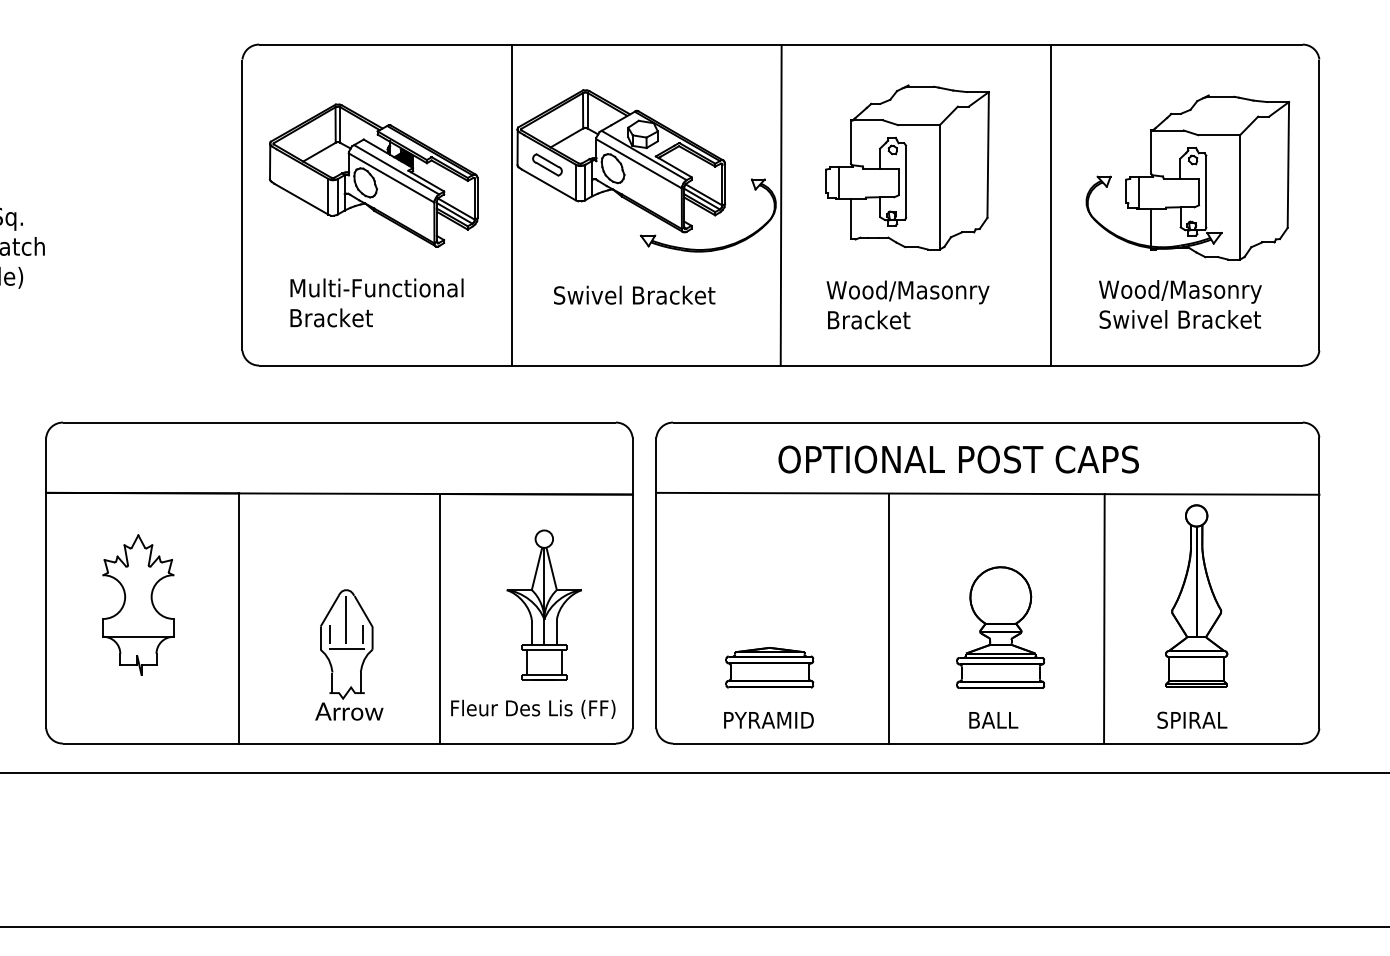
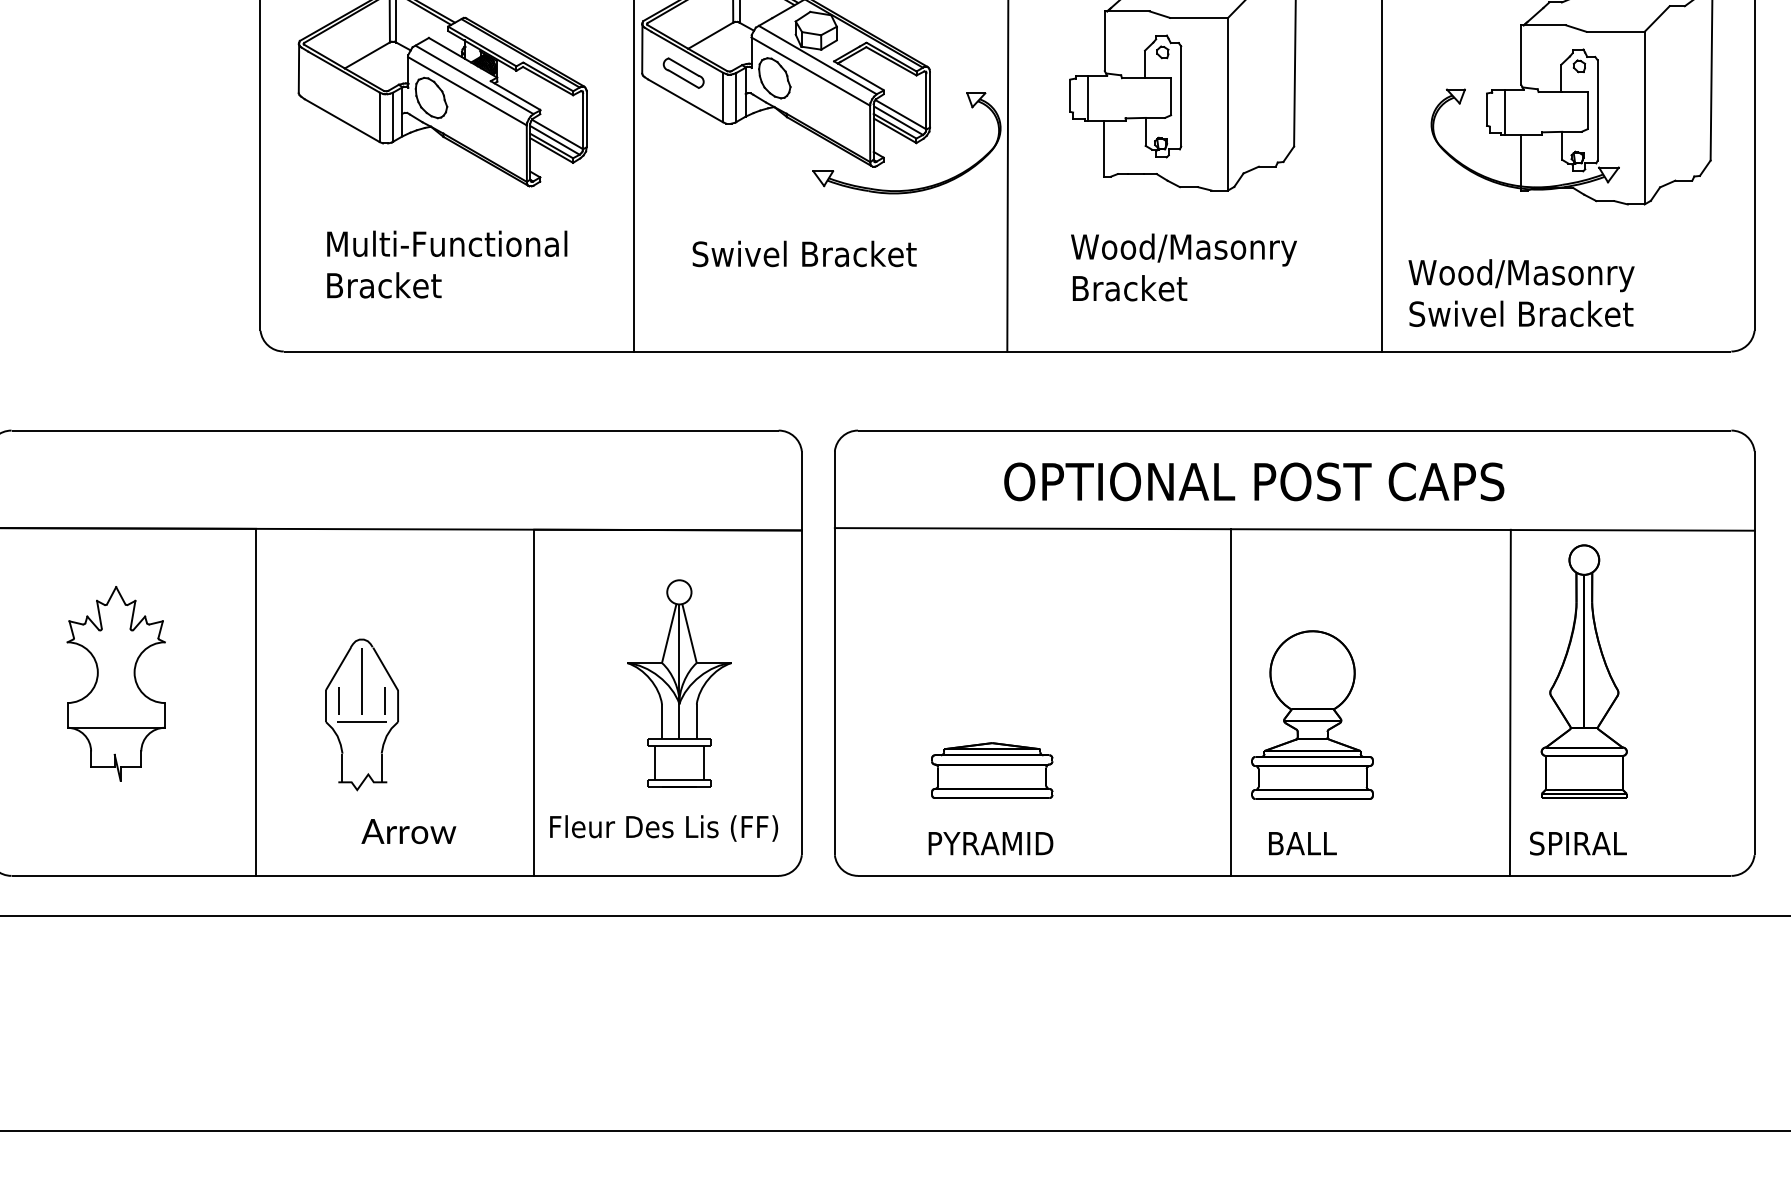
text: (1180, 304) -> (1521, 293), moved
line: (888, 618) -> (1230, 702), moved
line: (1104, 618) -> (1510, 702), moved
part: (346, 644) -> (361, 714), moved

